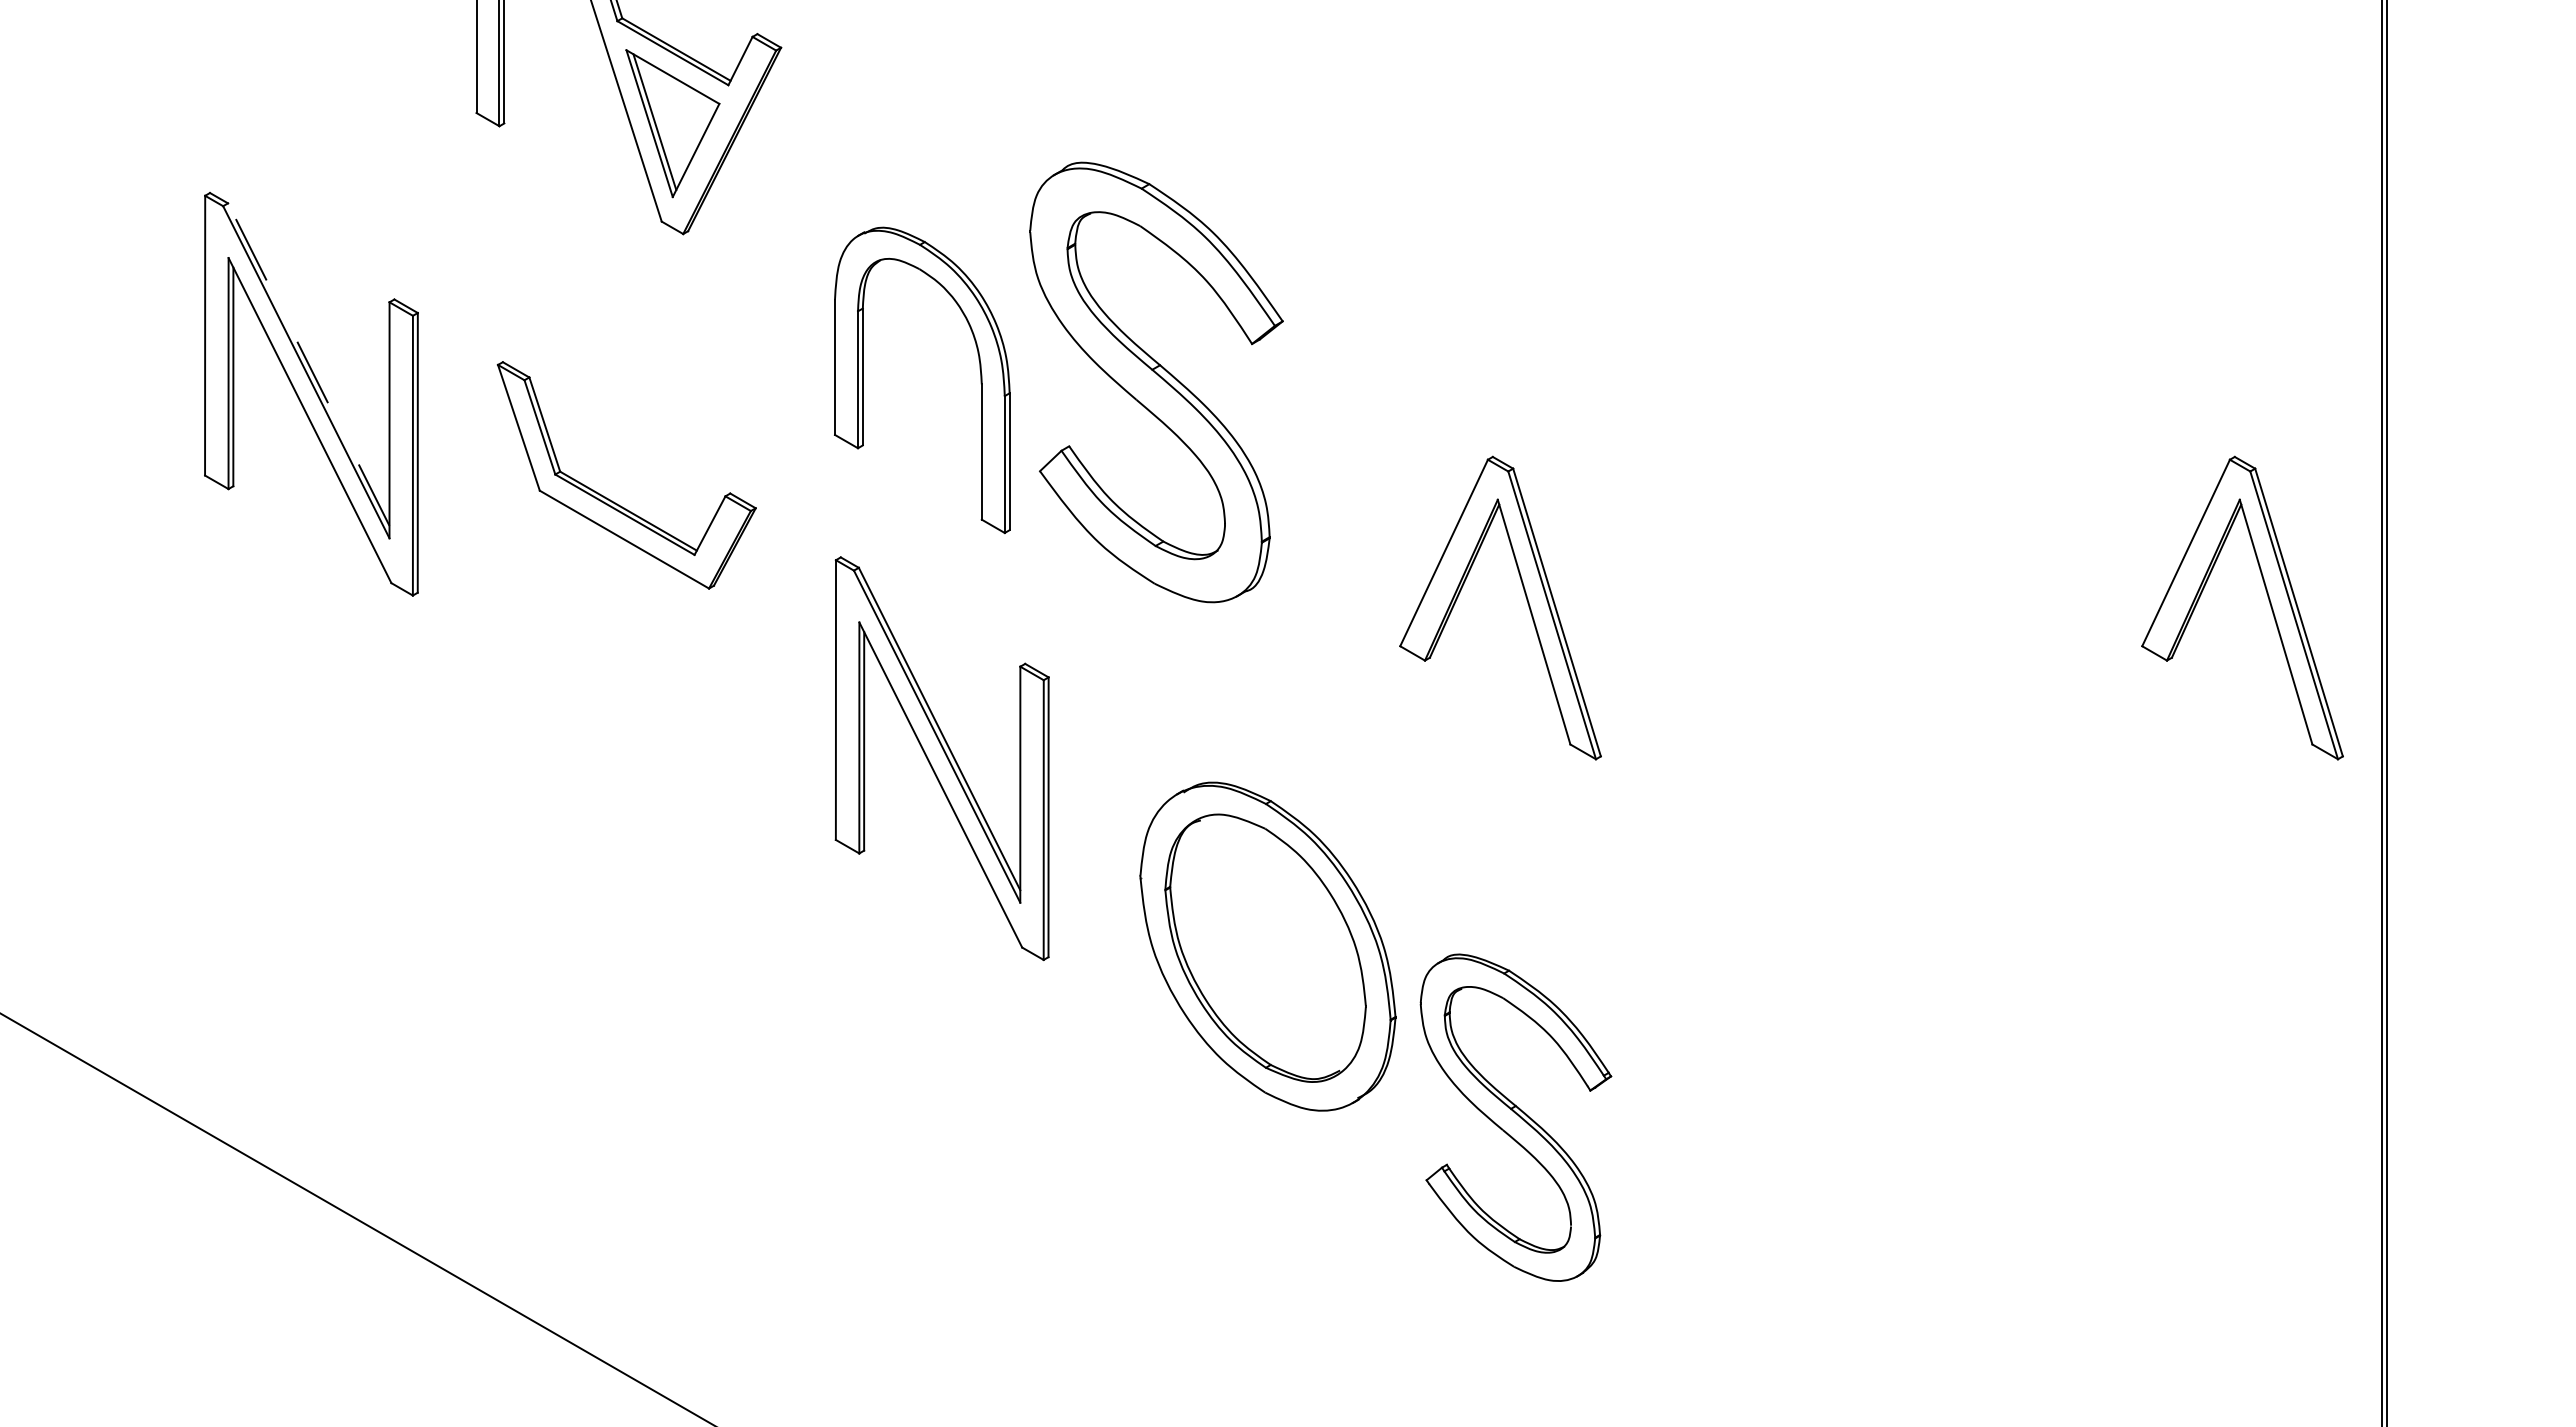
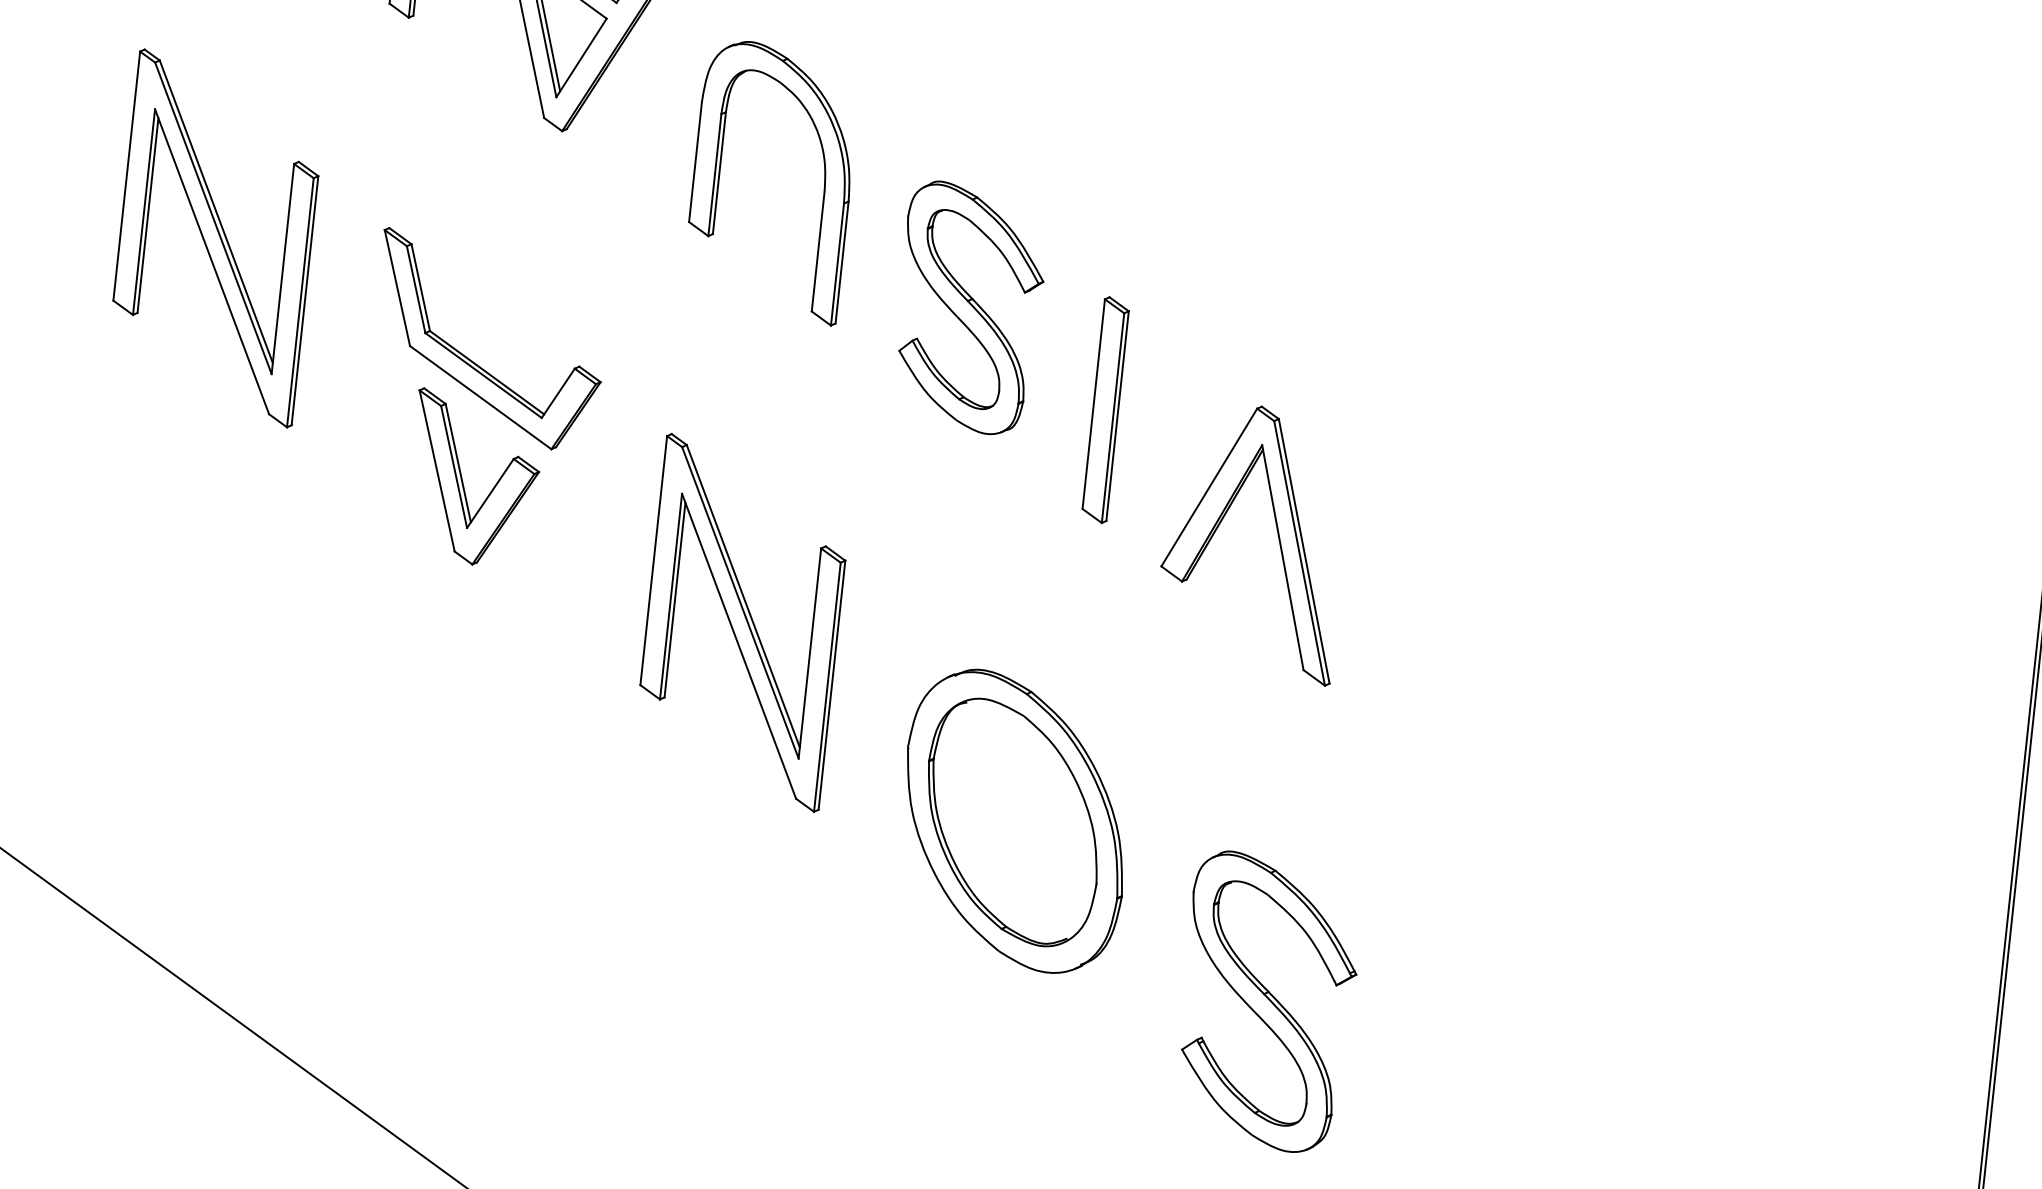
line: (308, 364) -> (216, 211), dashed -> solid
part: (980, 380) -> (823, 187), moved
part: (1156, 382) -> (969, 308), size x0.62
part: (1319, 479) -> (1105, 410), added
part: (2267, 597) -> (1938, 605), removed
part: (614, 633) -> (462, 480), added
part: (1515, 1117) -> (1267, 1002), moved

